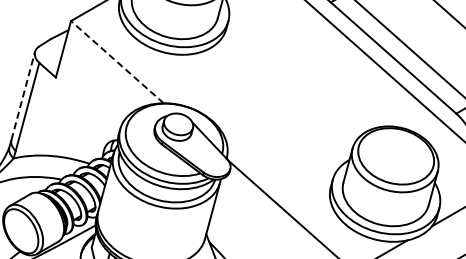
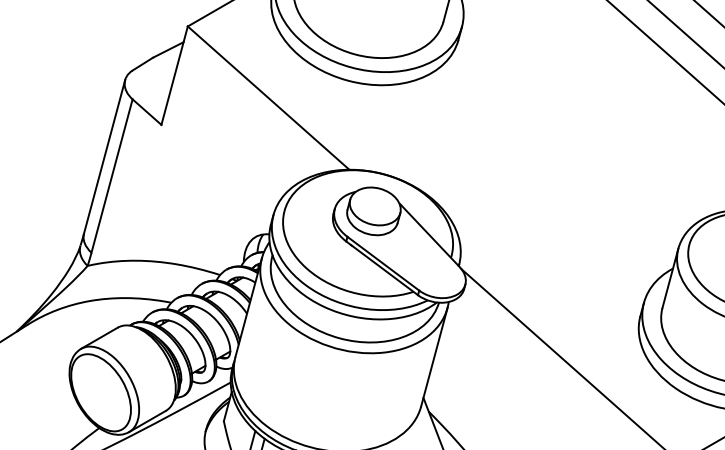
line: (117, 62) -> (268, 98), dashed -> solid
line: (23, 95) -> (105, 156), dashed -> solid

